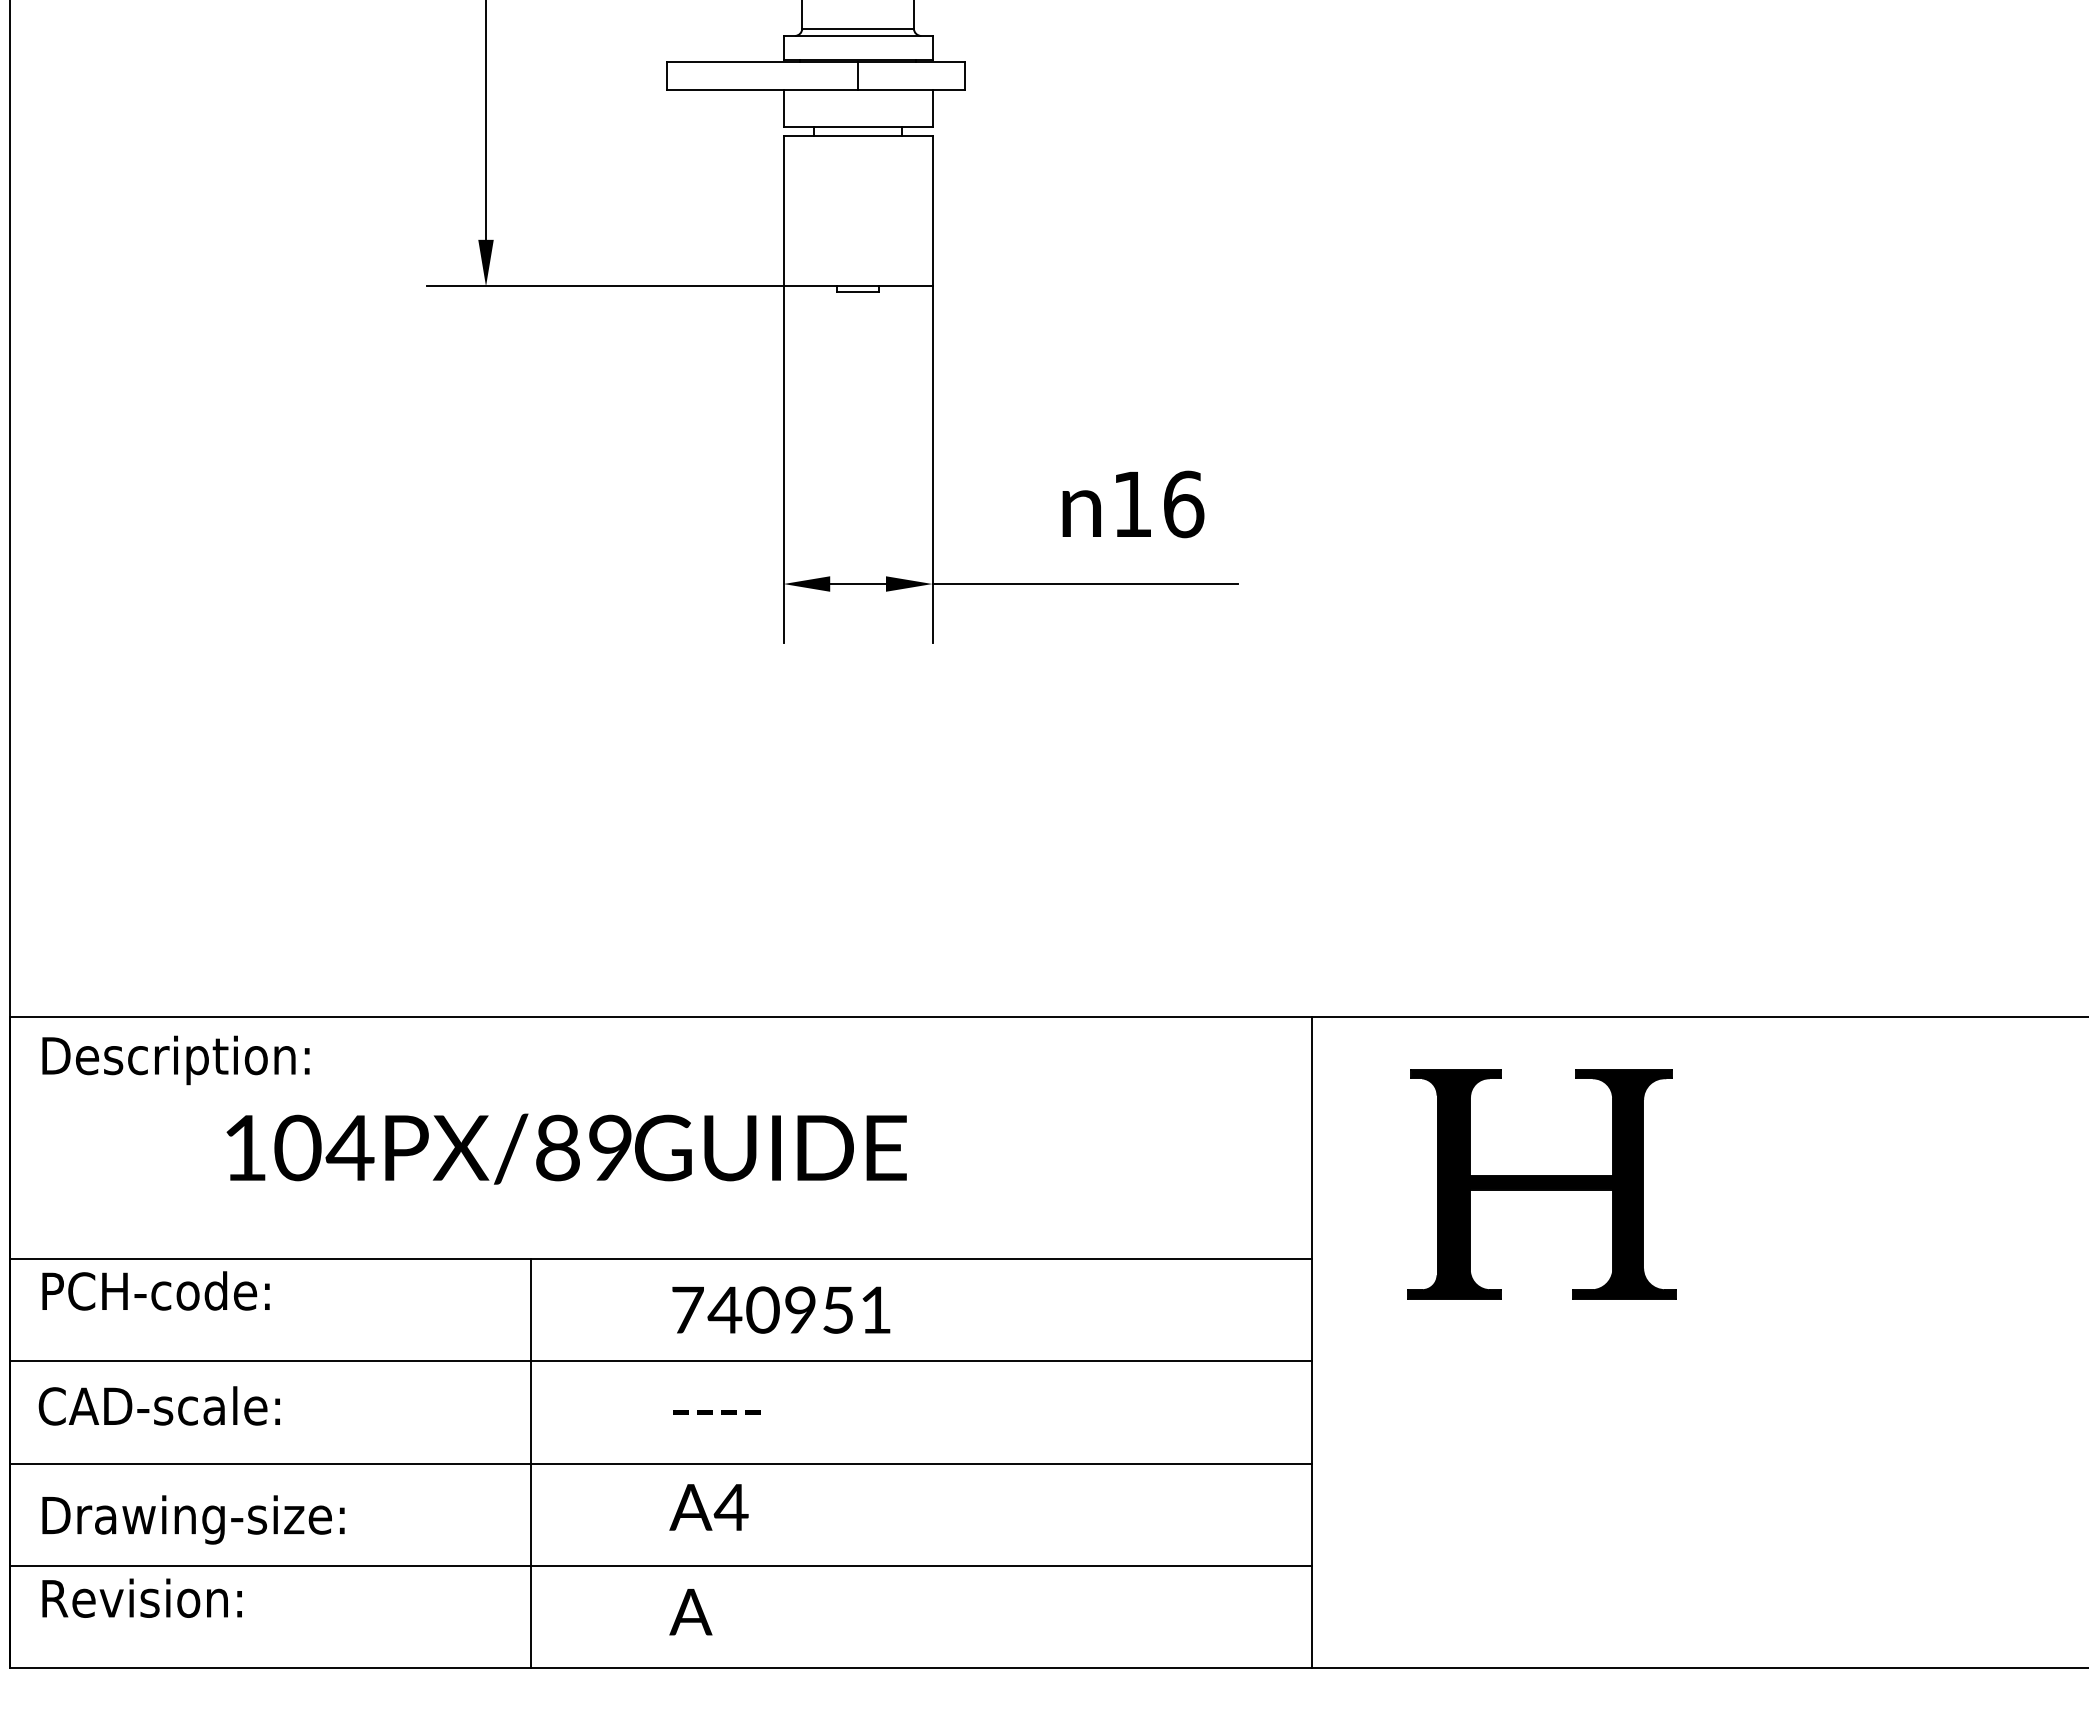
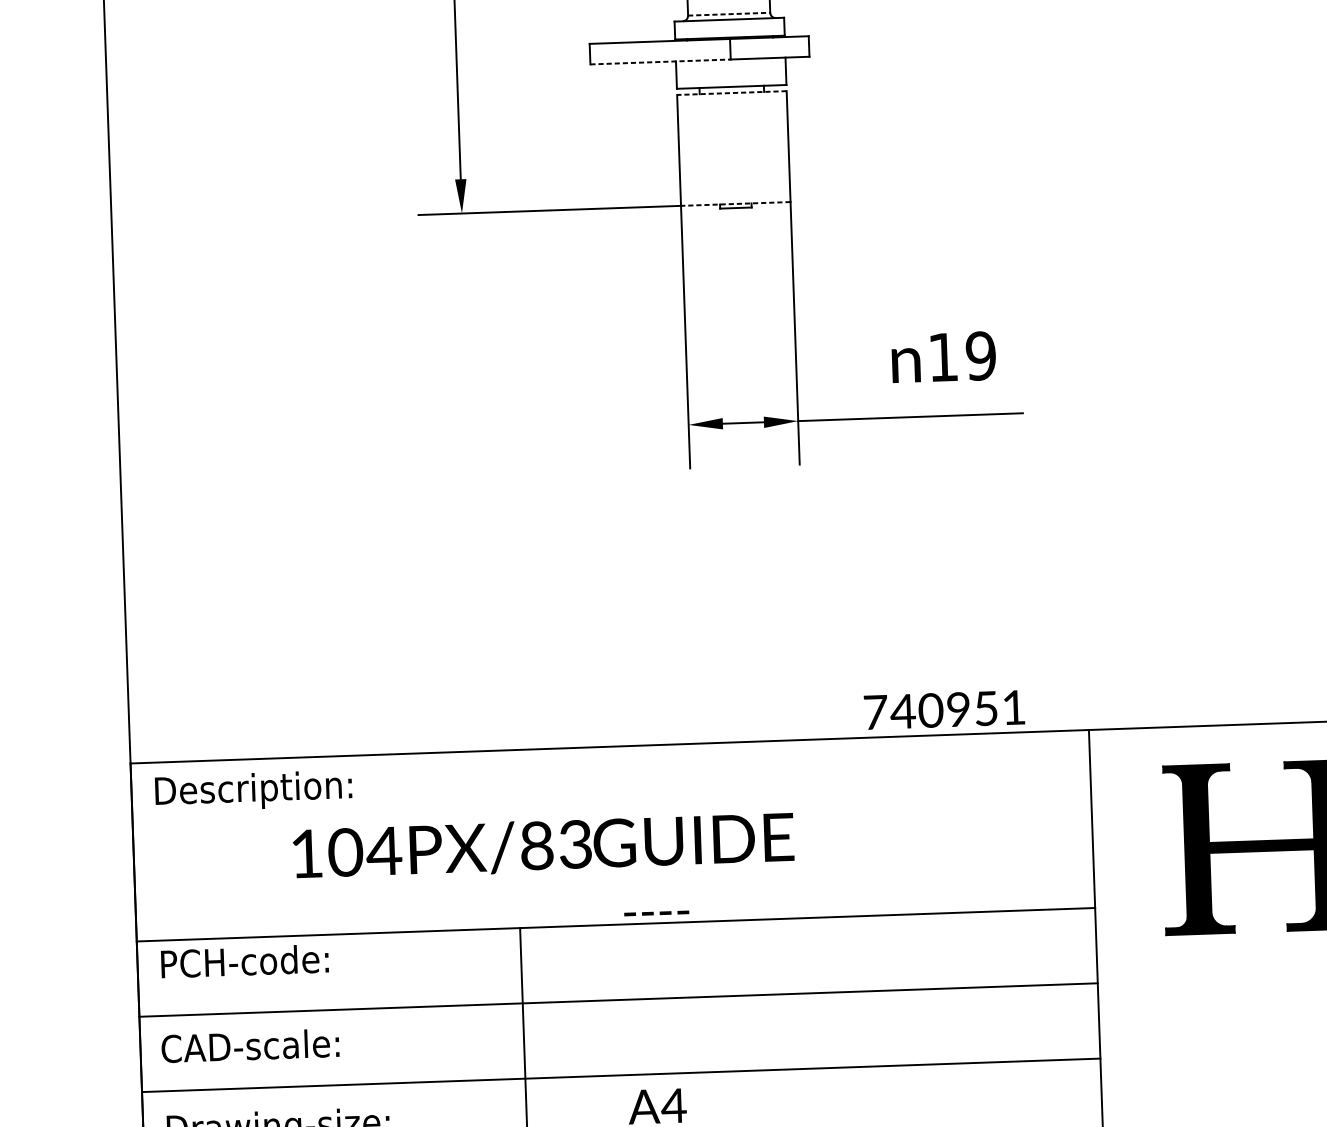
line: (858, 28) -> (729, 14), solid -> dashed
line: (763, 90) -> (661, 62), solid -> dashed
line: (857, 135) -> (731, 92), solid -> dashed
line: (857, 286) -> (735, 204), solid -> dashed
text: (1183, 504) -> (980, 356), 16 -> 19
text: (609, 1147) -> (574, 844), 104PX/89 -> 104PX/83
text: (781, 1309) -> (944, 709), moved
text: (716, 1412) -> (656, 913), moved

